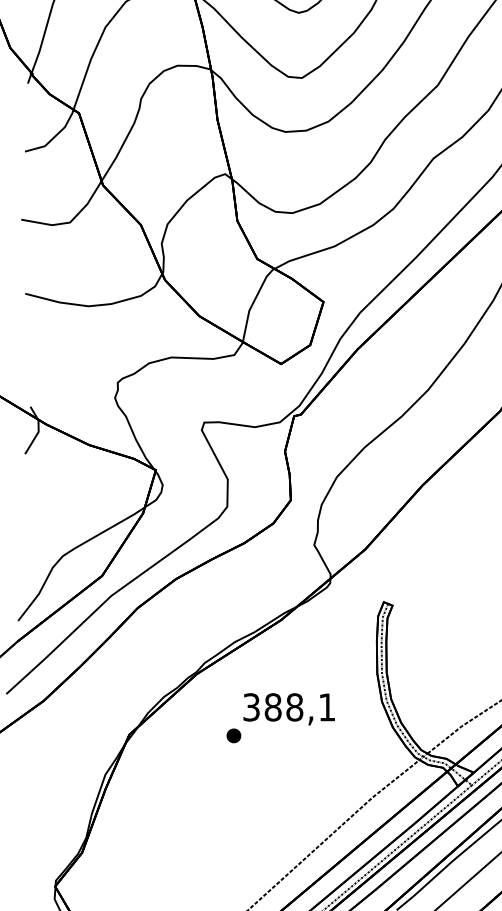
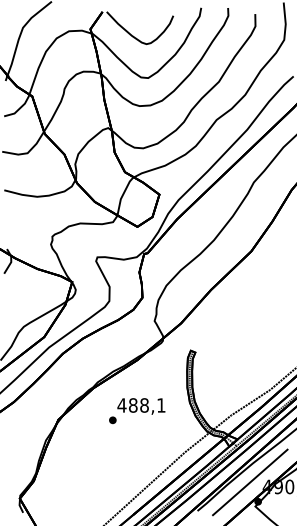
text: (250, 707) -> (121, 405), 388,1 -> 488,1

